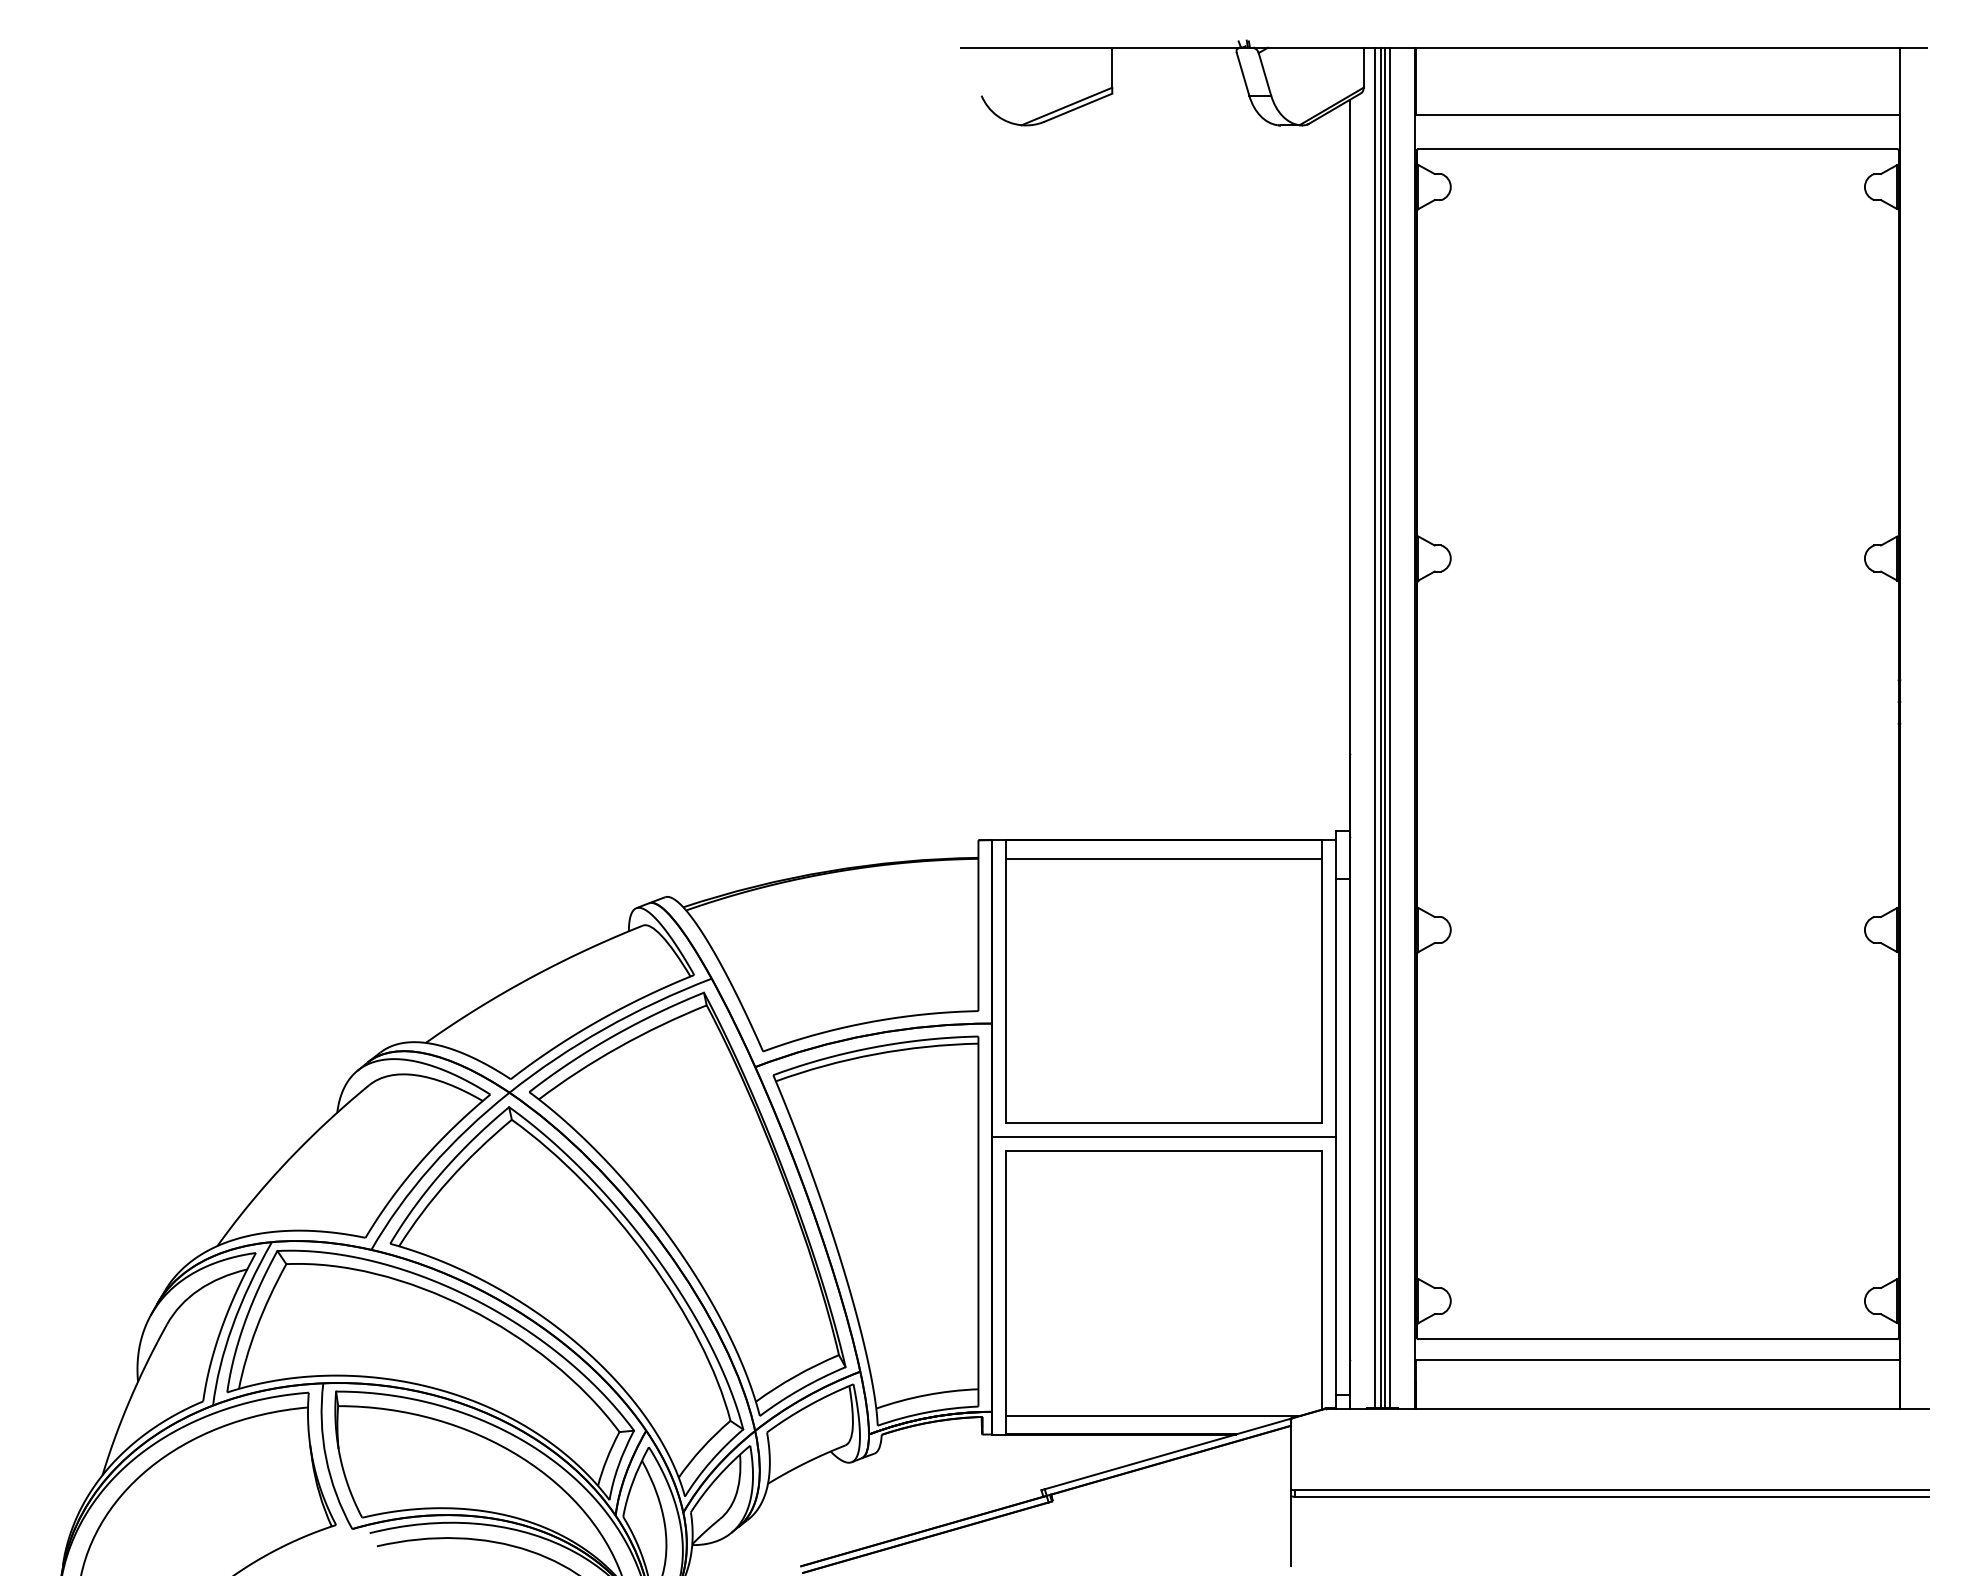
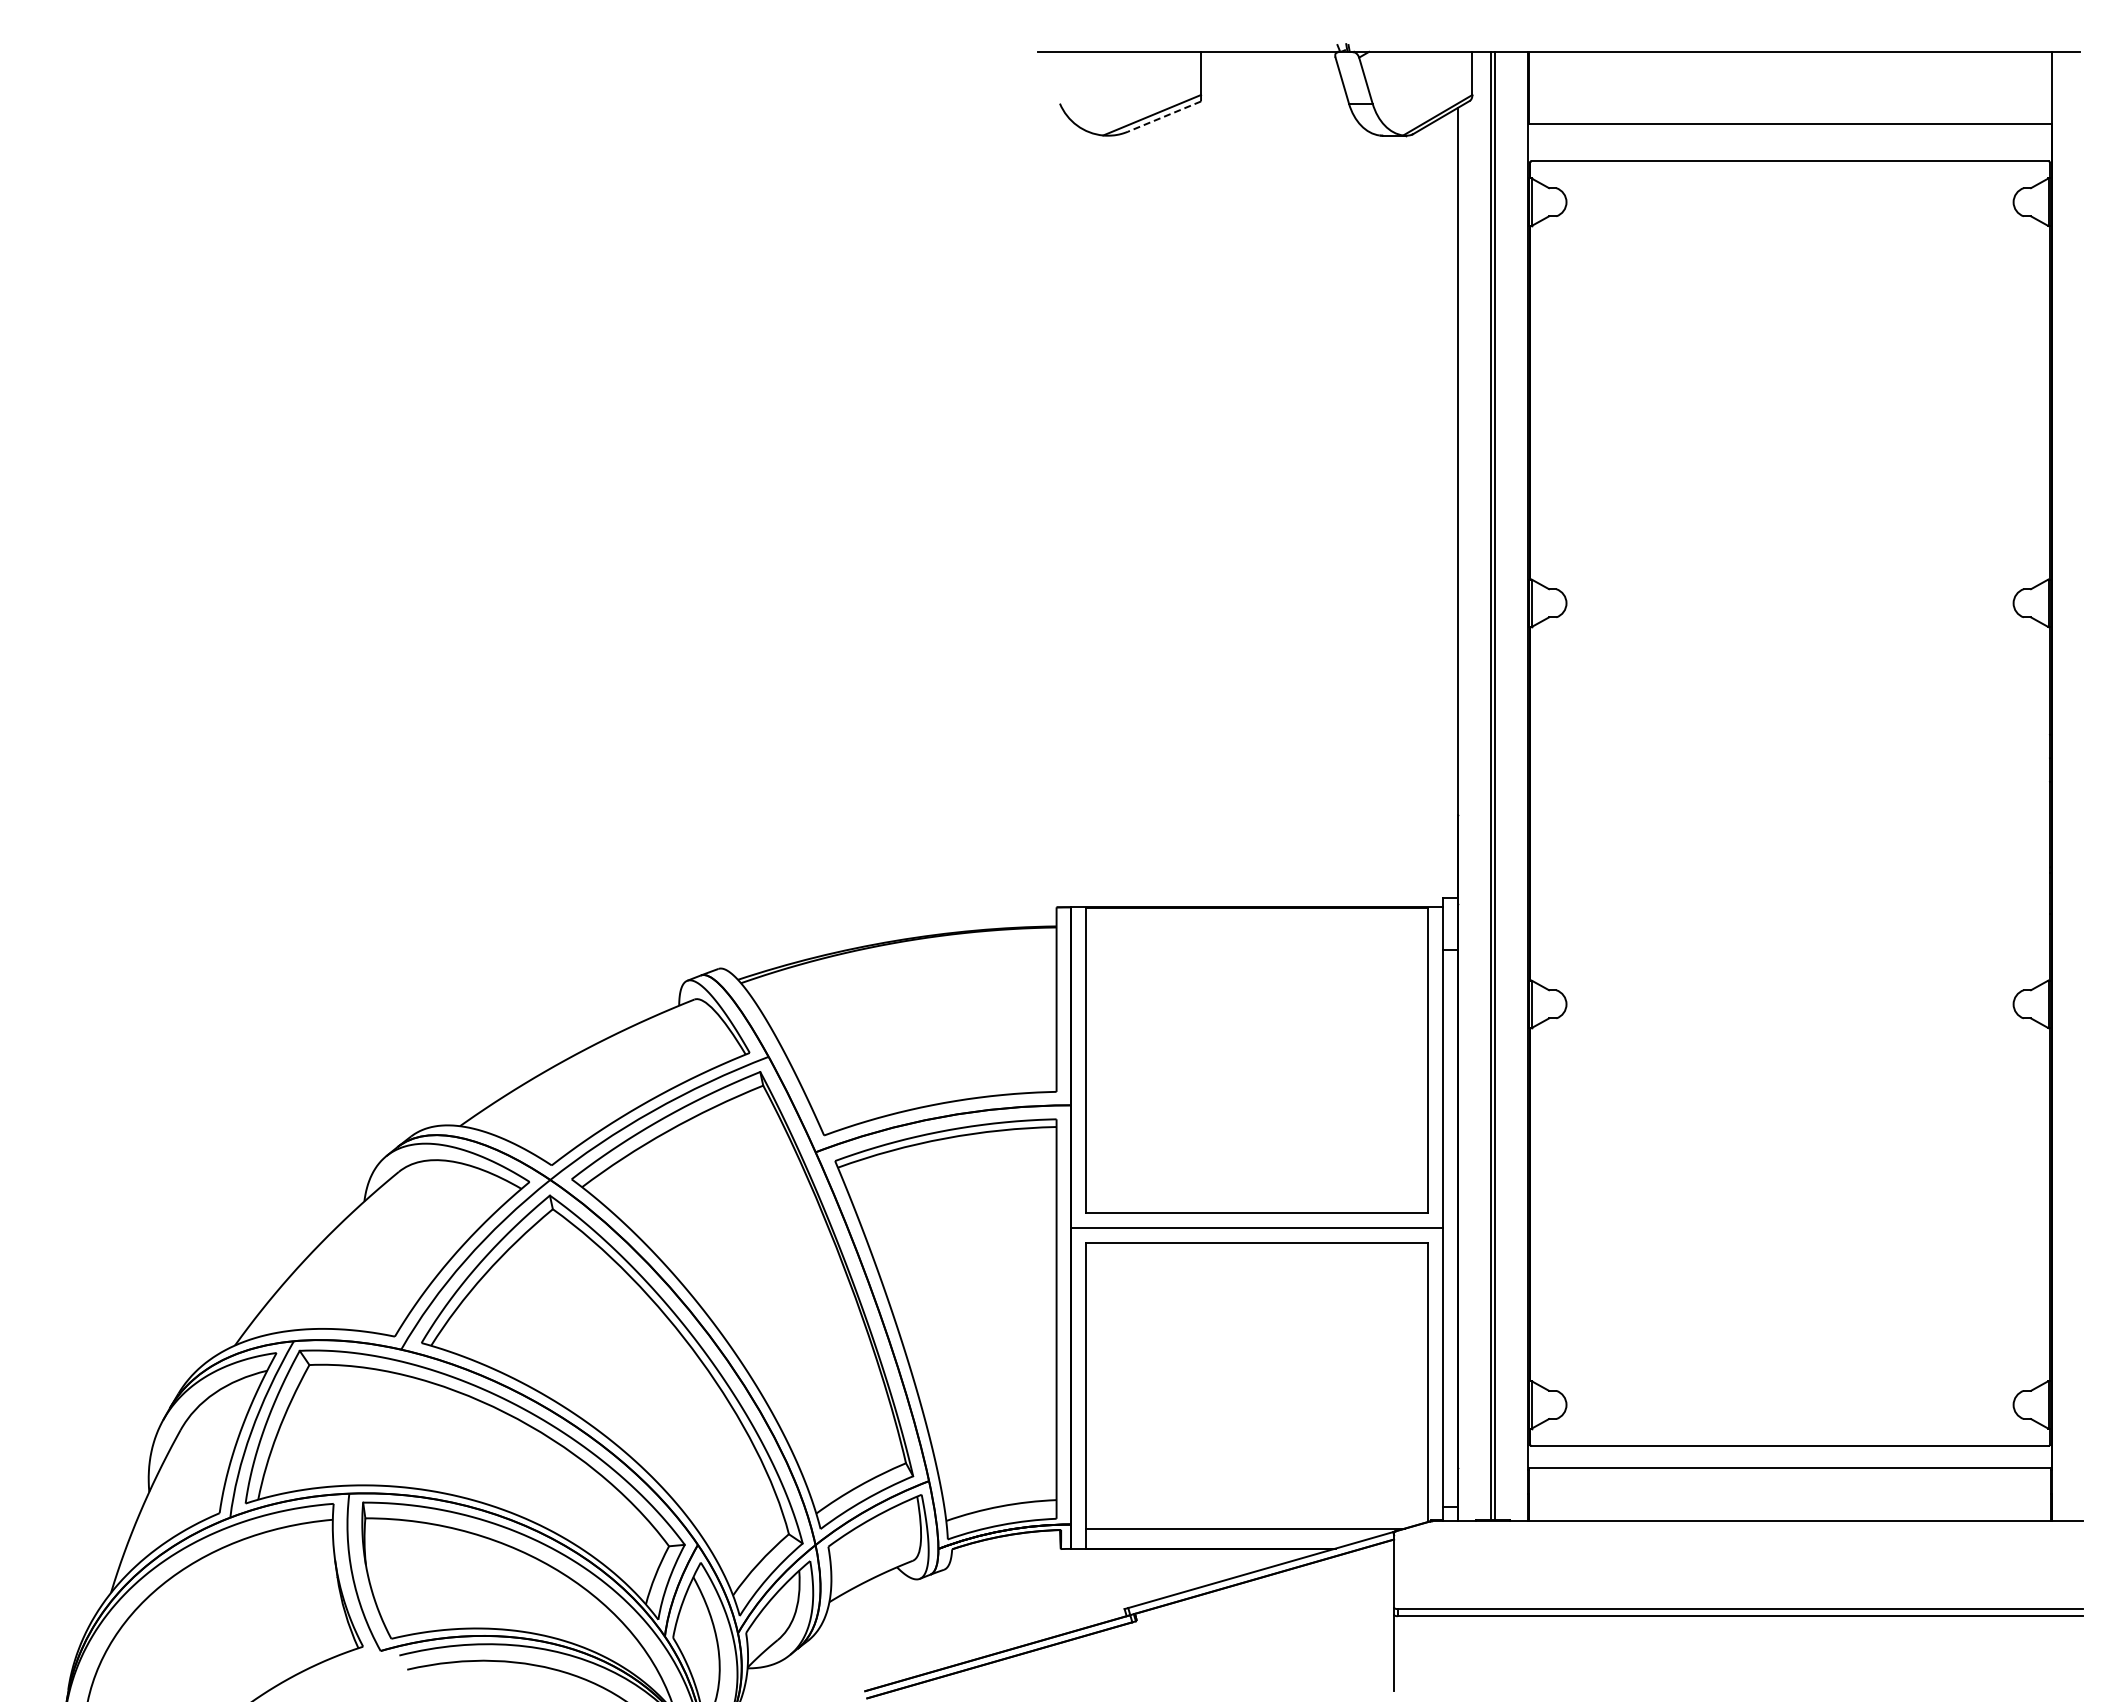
line: (1078, 107) -> (1164, 116), solid -> dashed
line: (1374, 727) -> (1484, 785), removed
line: (1390, 727) -> (1501, 785), removed
line: (1163, 858) -> (1256, 927), removed

